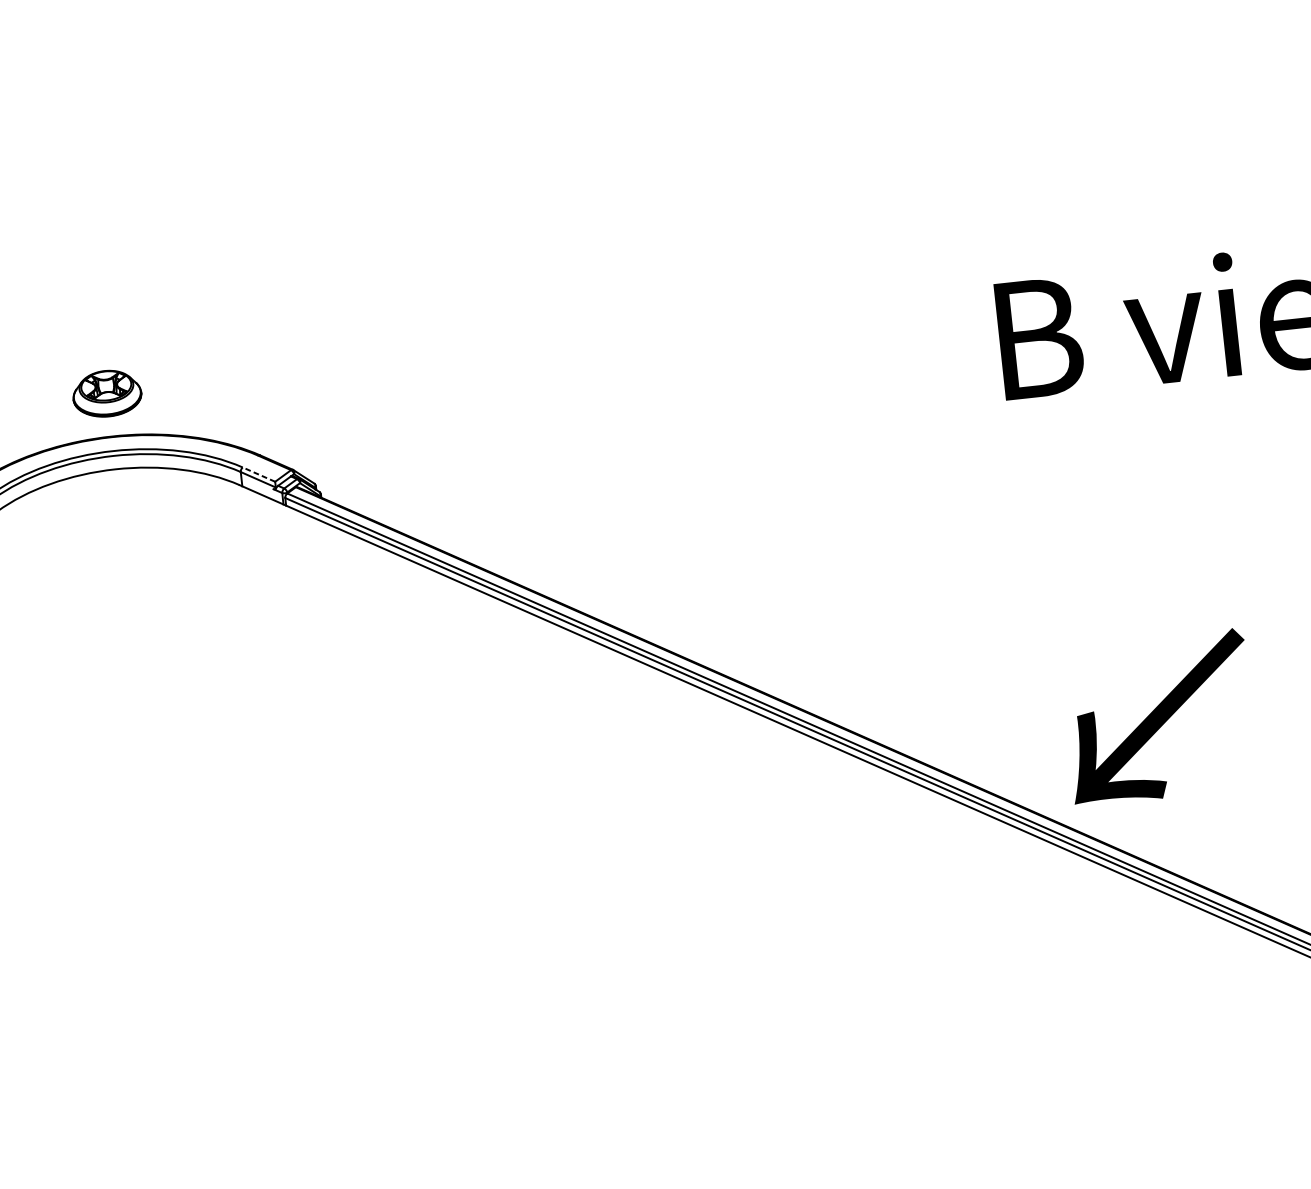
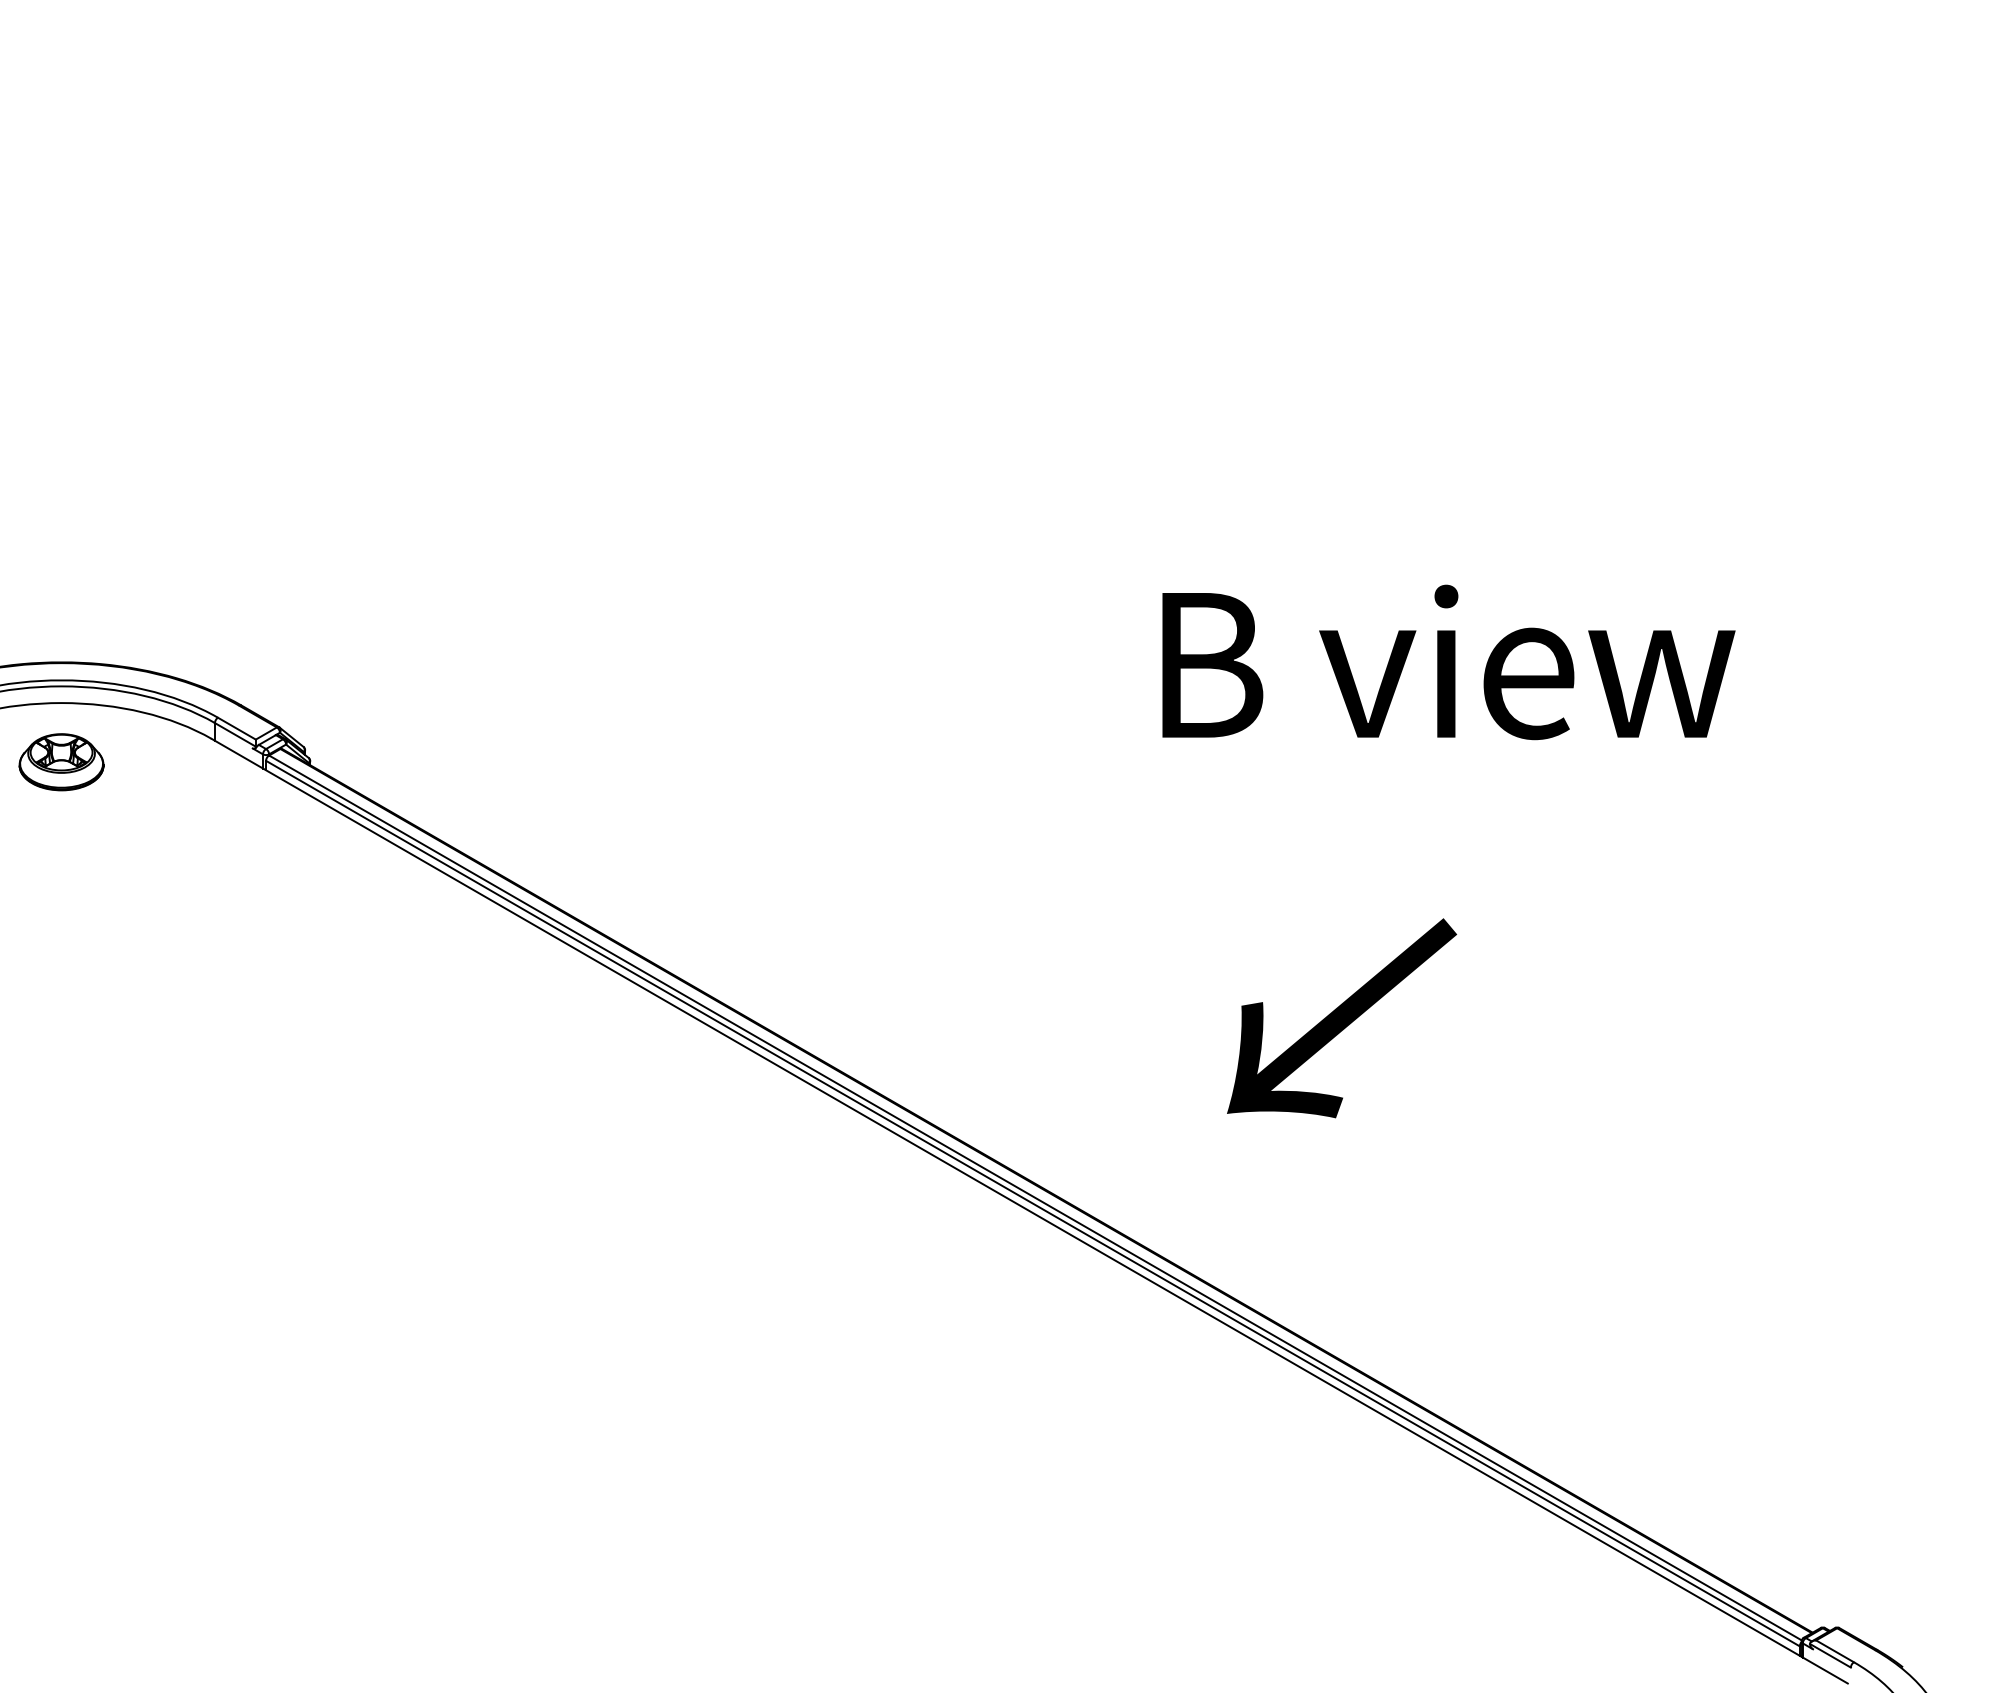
part: (107, 393) -> (61, 762), moved
line: (258, 474) -> (236, 728), dashed -> solid
text: (1159, 717) -> (1342, 1018), moved

